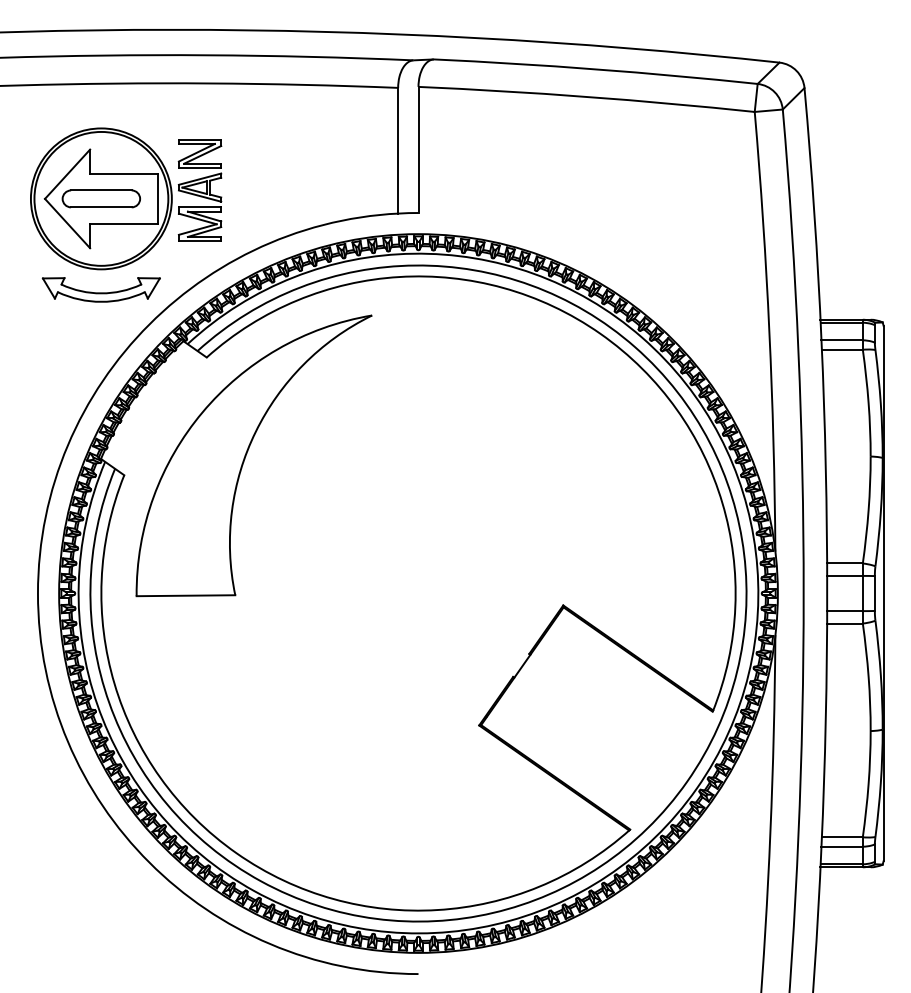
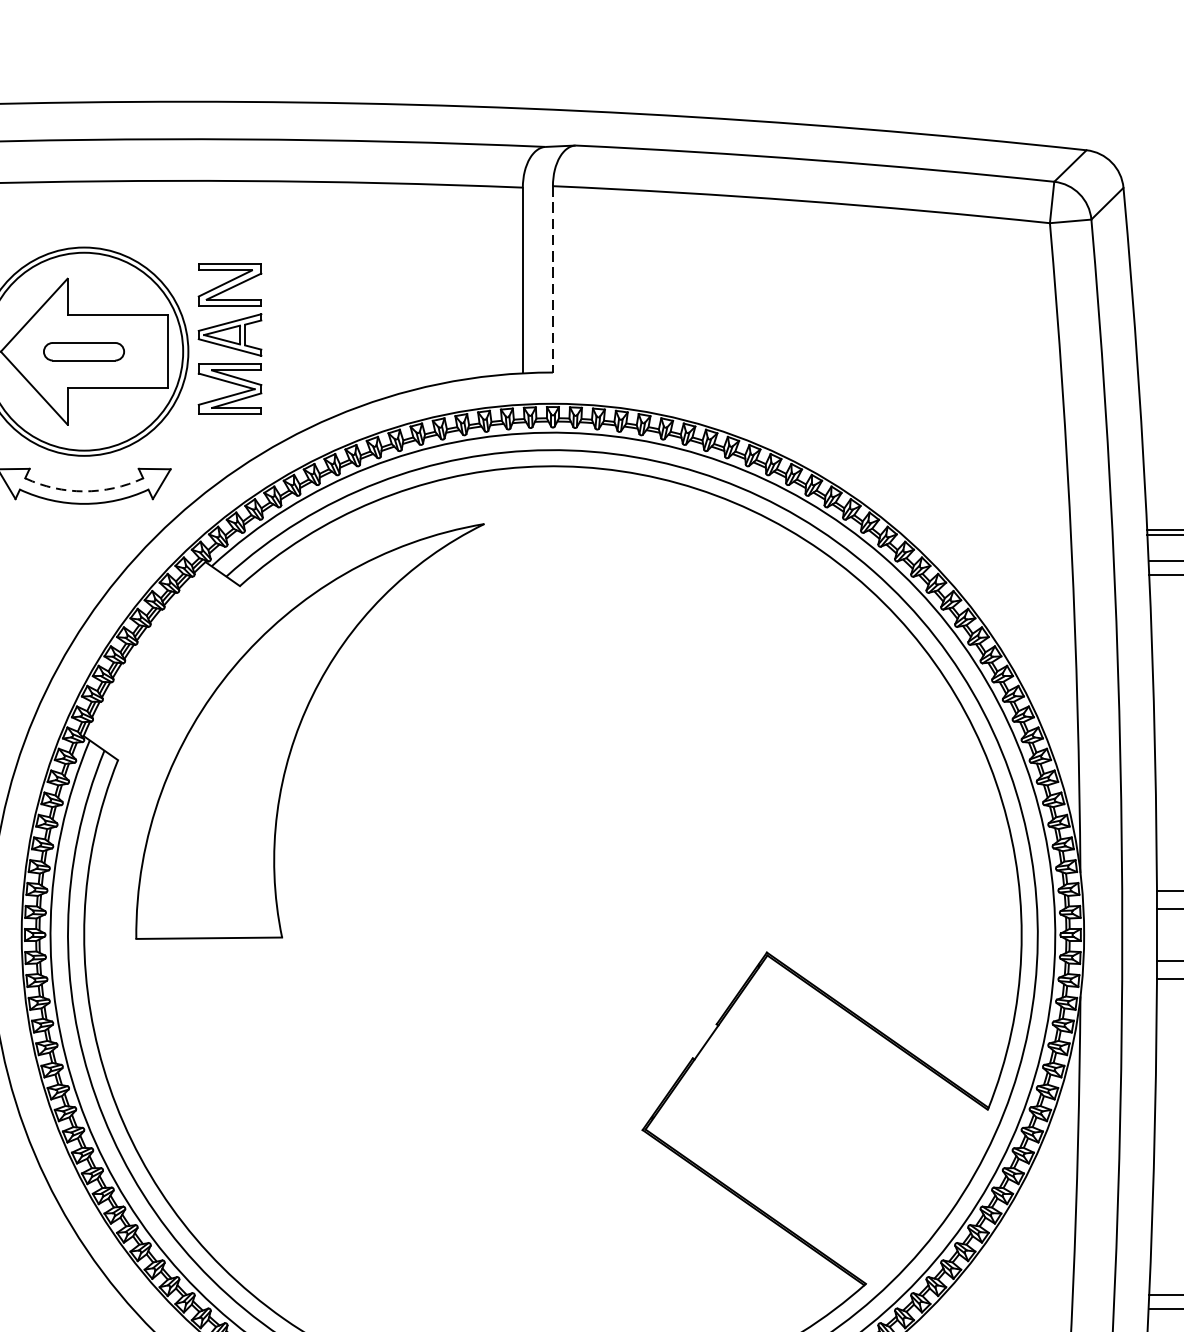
line: (418, 150) -> (552, 280), solid -> dashed
part: (100, 198) -> (82, 351), size x0.7
arc: (101, 293) -> (84, 491), solid -> dashed

